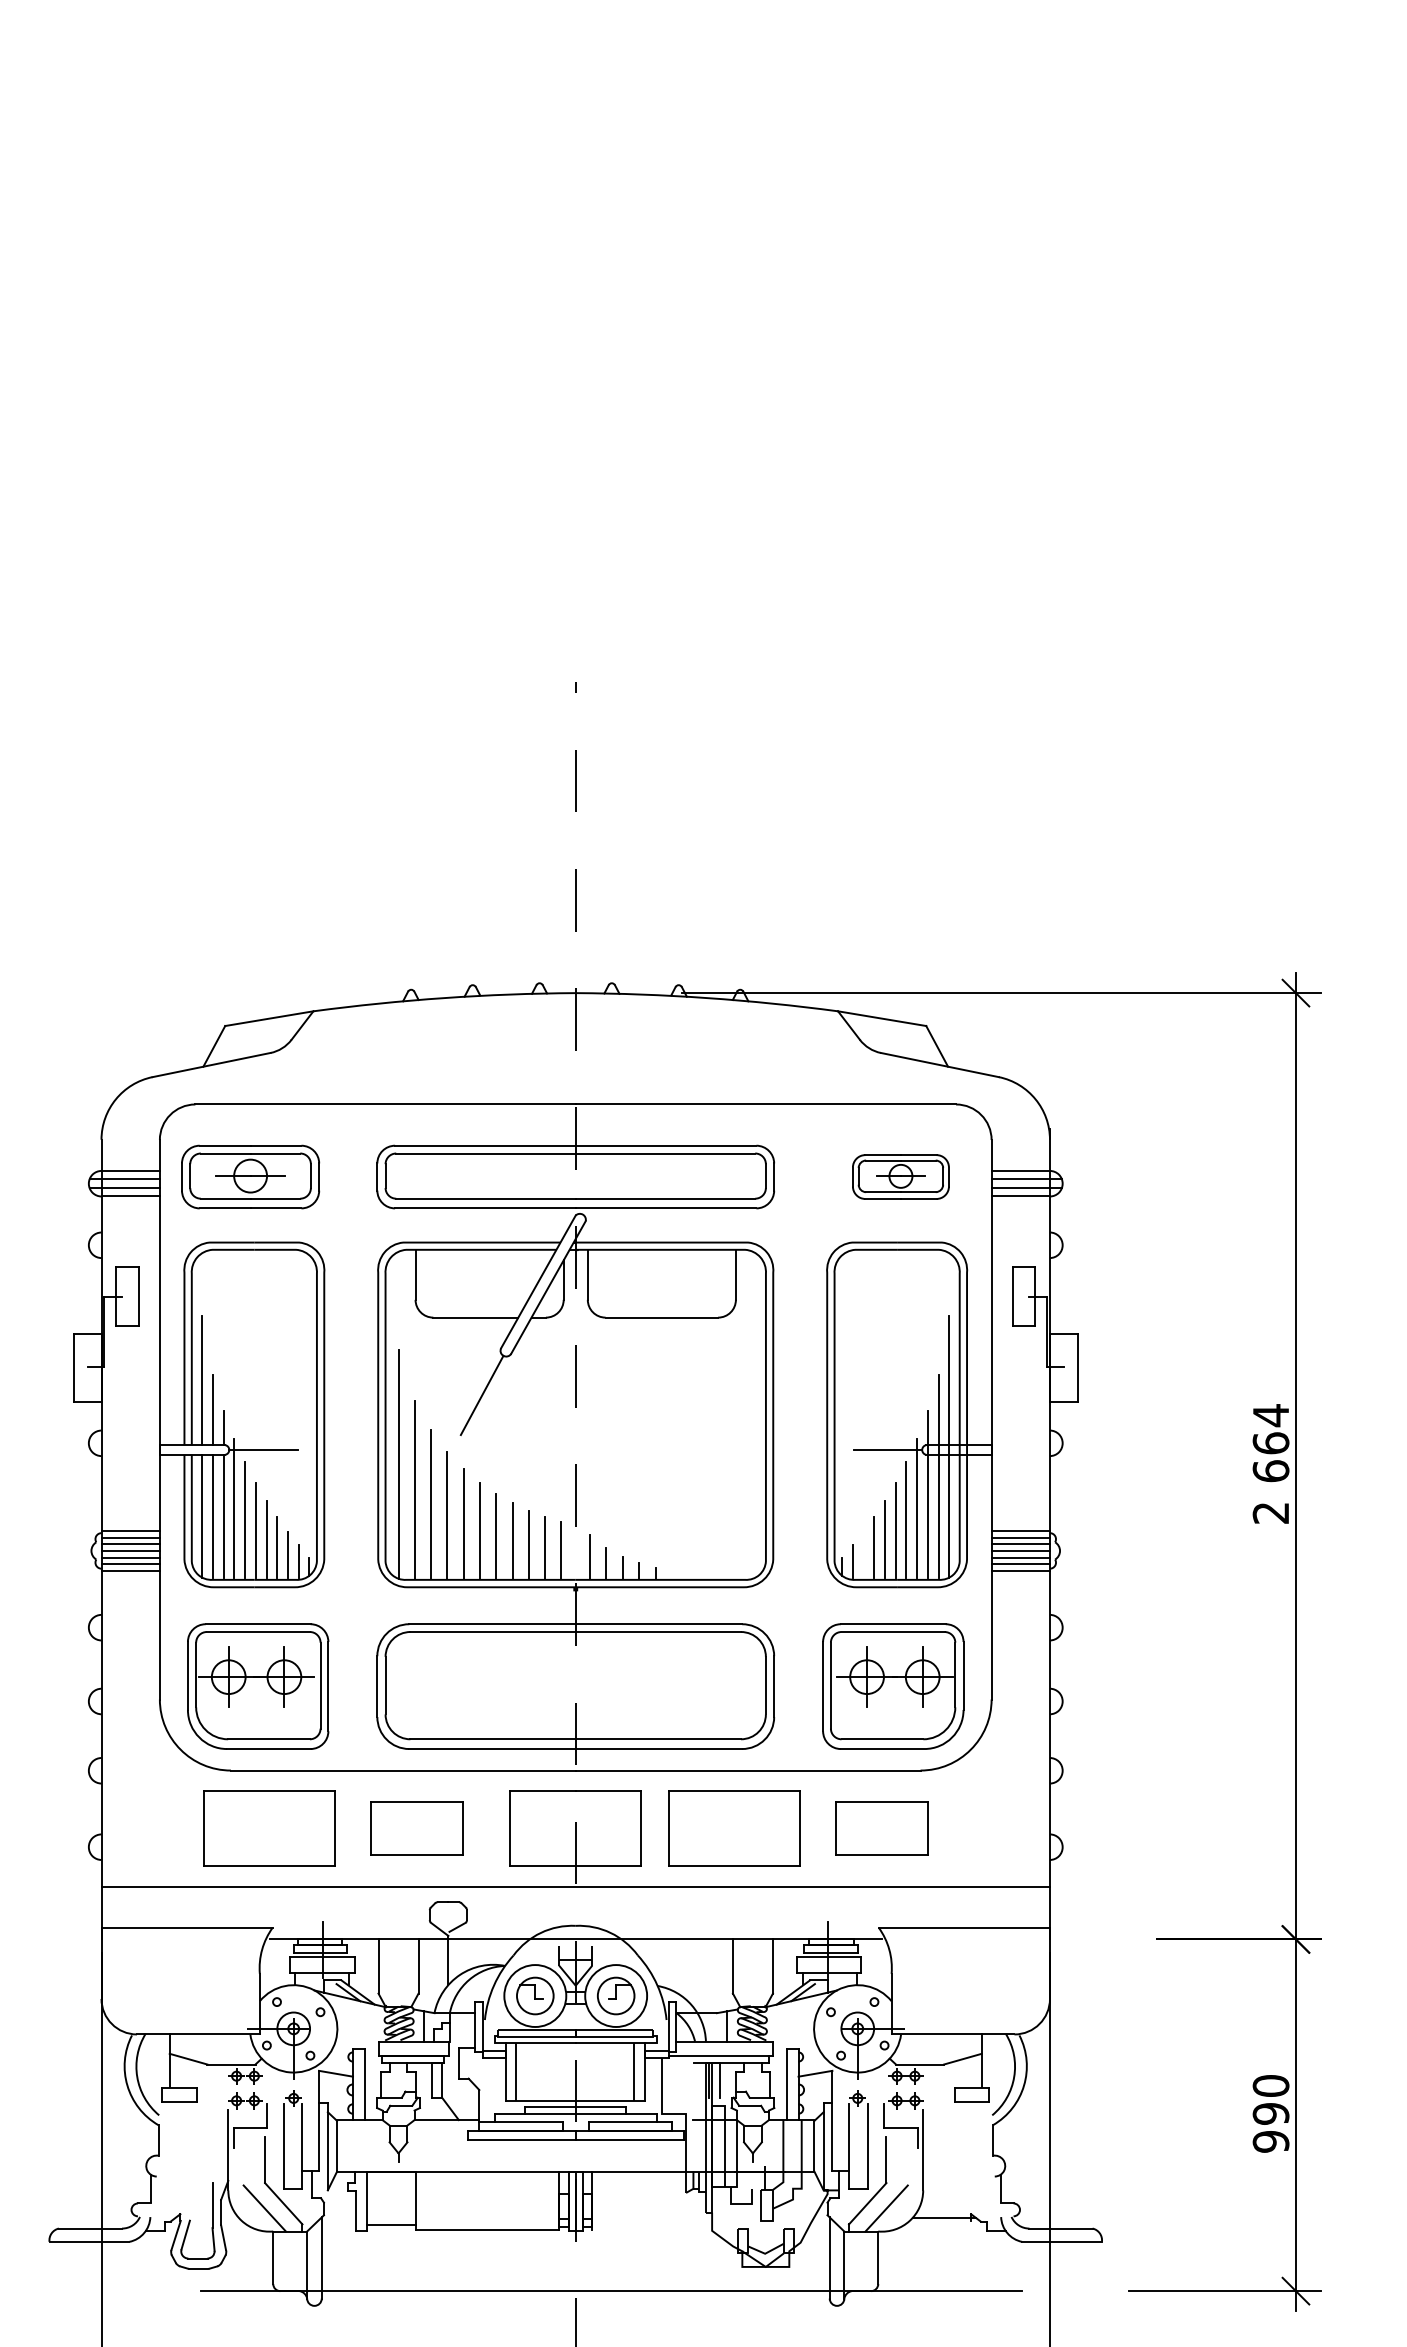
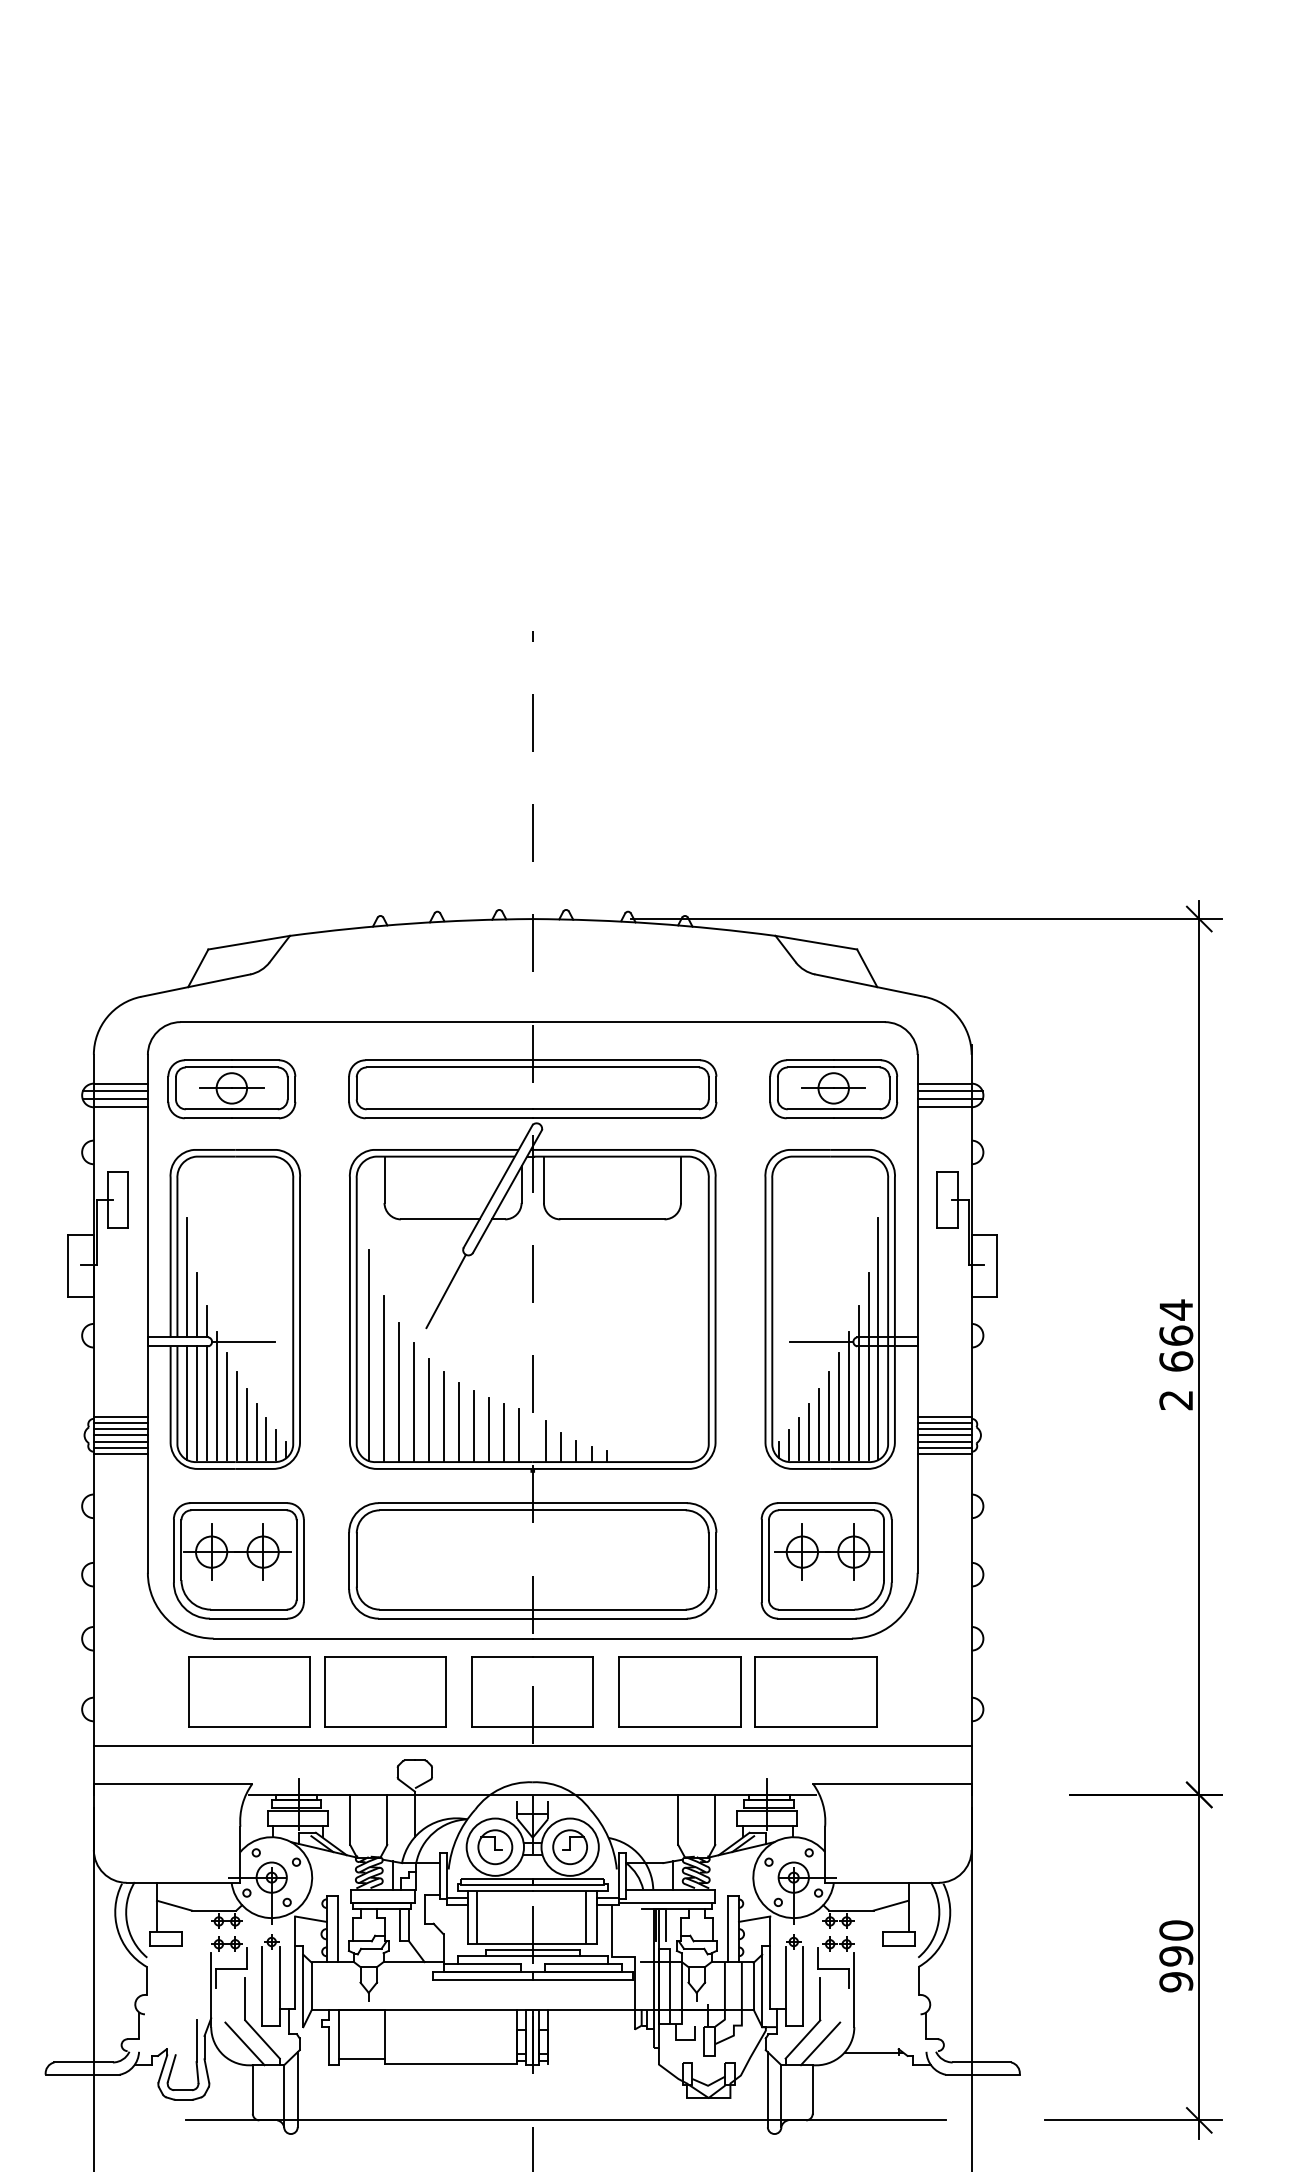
part: (900, 1176) -> (833, 1088), size x1.43
line: (863, 1554) -> (799, 1438), added
part: (416, 1828) -> (385, 1692), size x1.43
part: (881, 1828) -> (815, 1692), size x1.43

